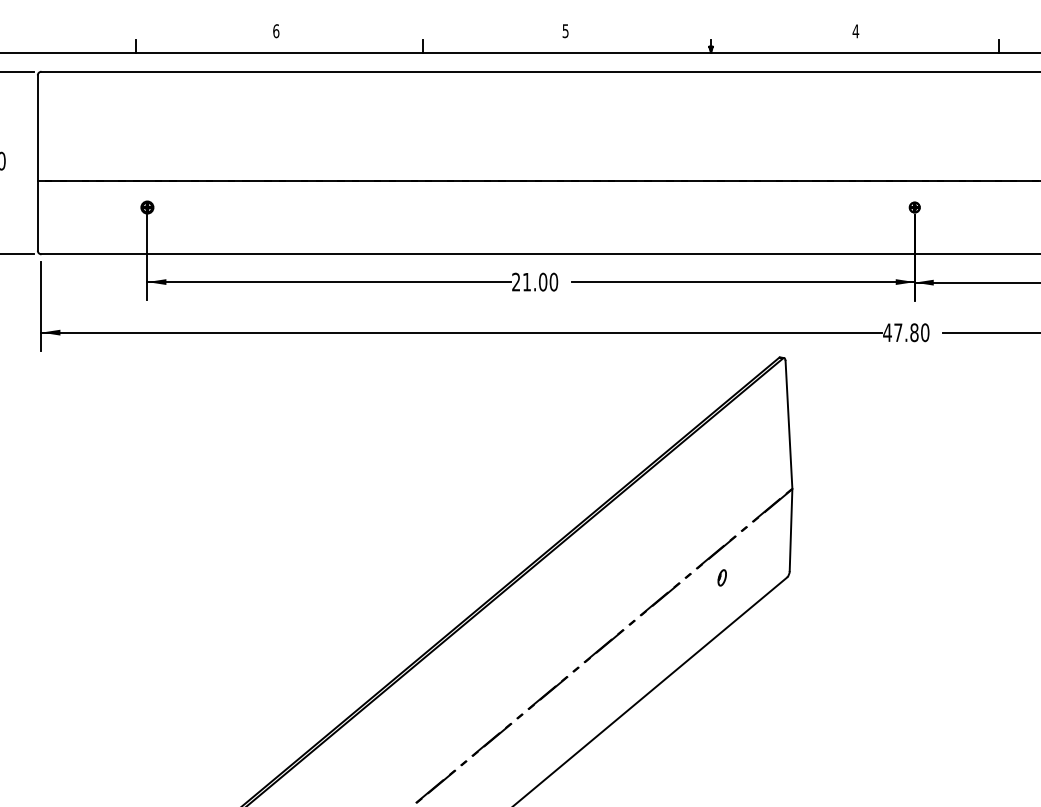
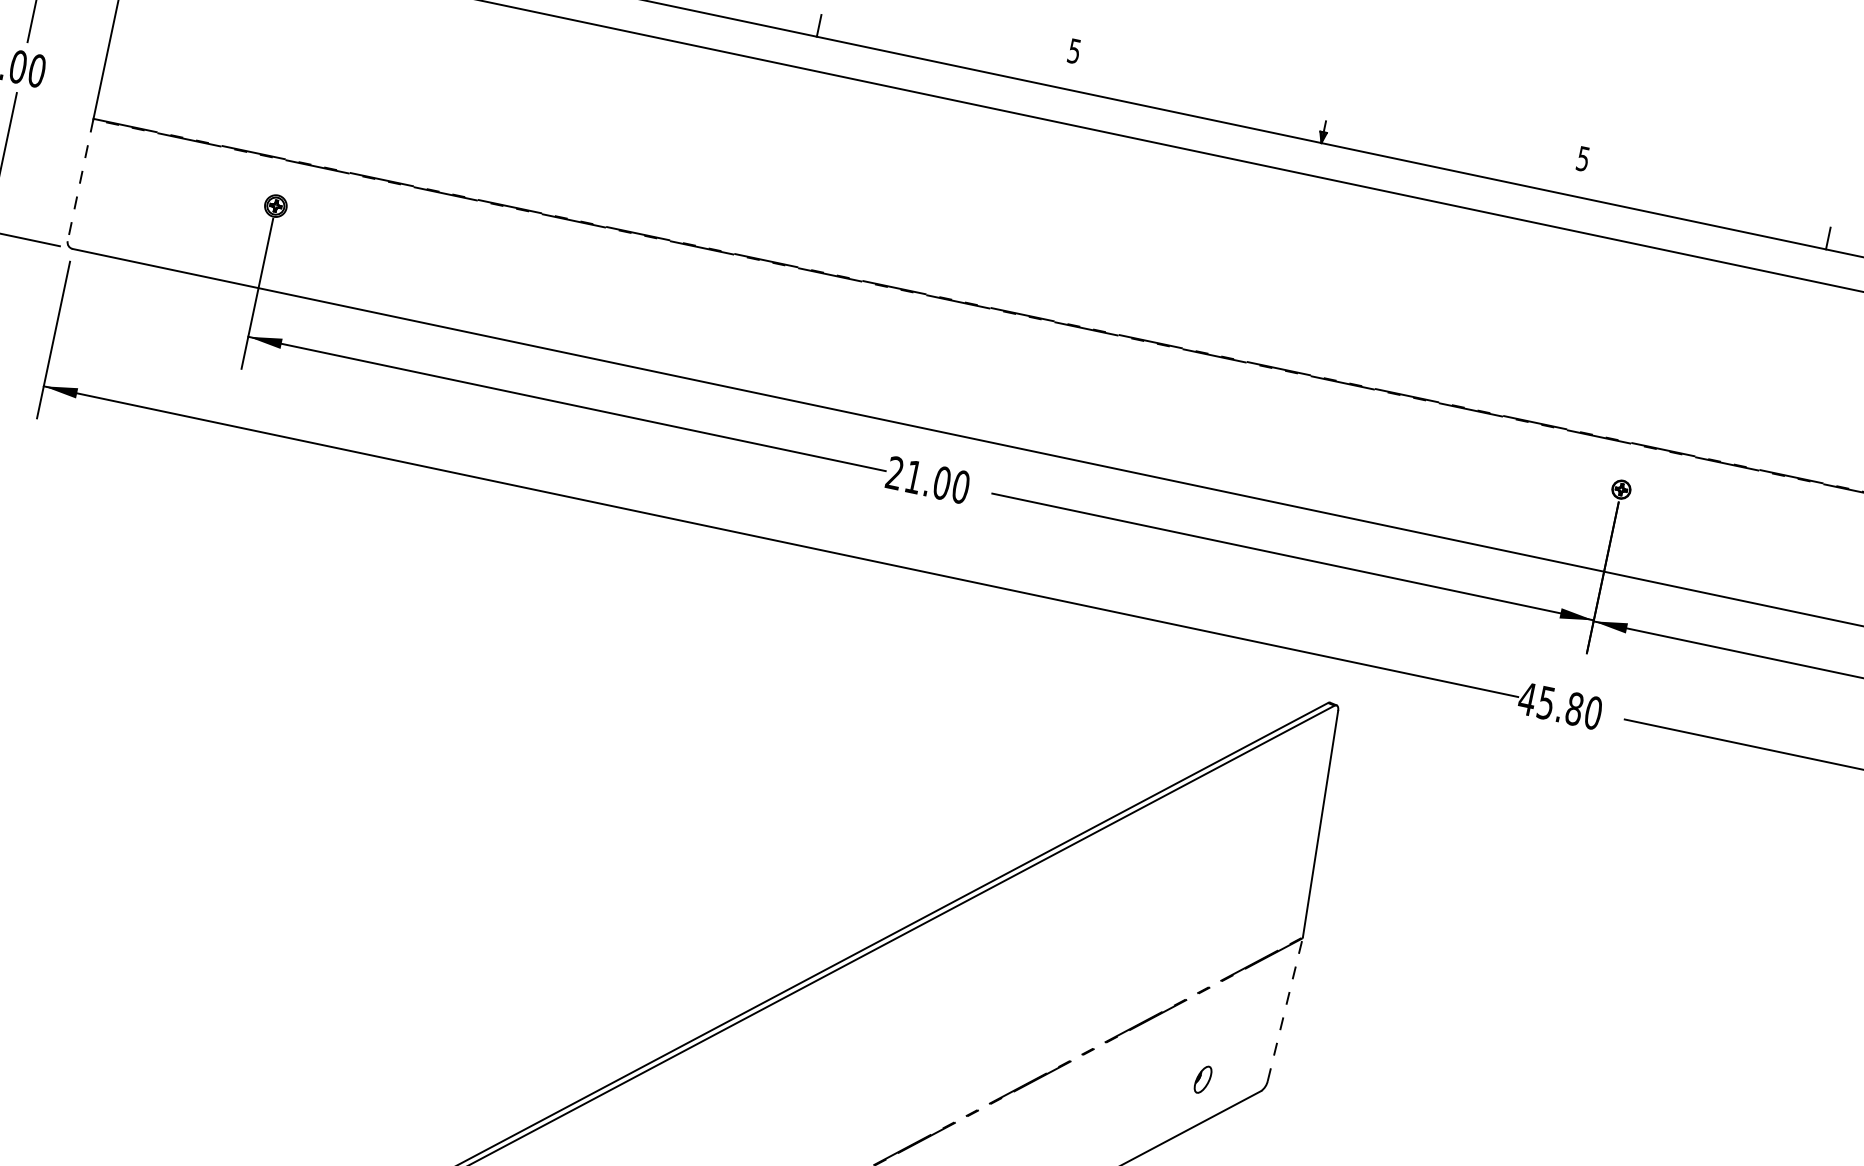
text: (855, 31) -> (1582, 159), 4 -> 5
line: (37, 216) -> (79, 181), solid -> dashed
text: (898, 332) -> (1546, 702), 47.80 -> 45.80
line: (791, 529) -> (1286, 1008), solid -> dashed
part: (721, 577) -> (1201, 1078), moved

